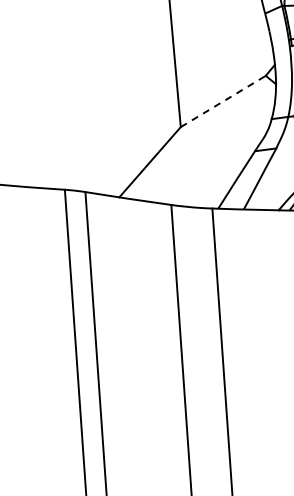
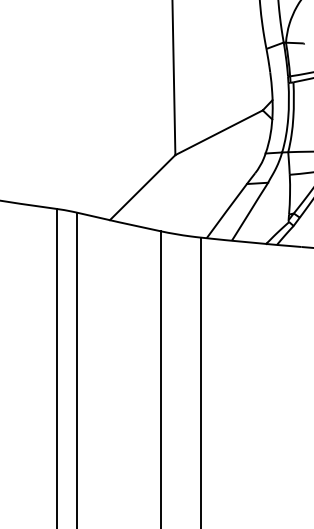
line: (223, 101) -> (219, 132), dashed -> solid

